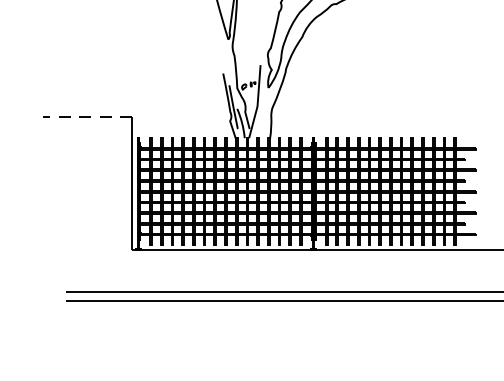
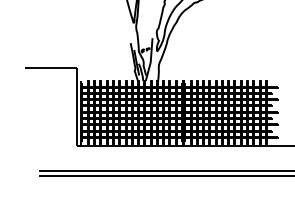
line: (86, 116) -> (50, 68), dashed -> solid

